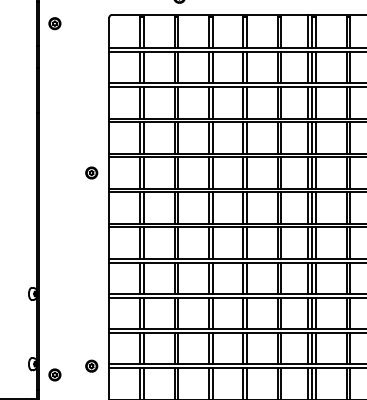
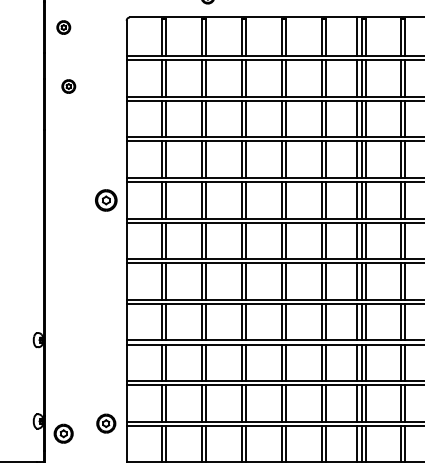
part: (58, 74) -> (68, 86), added
part: (91, 172) -> (106, 199), size x1.6
part: (91, 366) -> (106, 423), size x1.4
part: (54, 374) -> (63, 433), size x1.4

